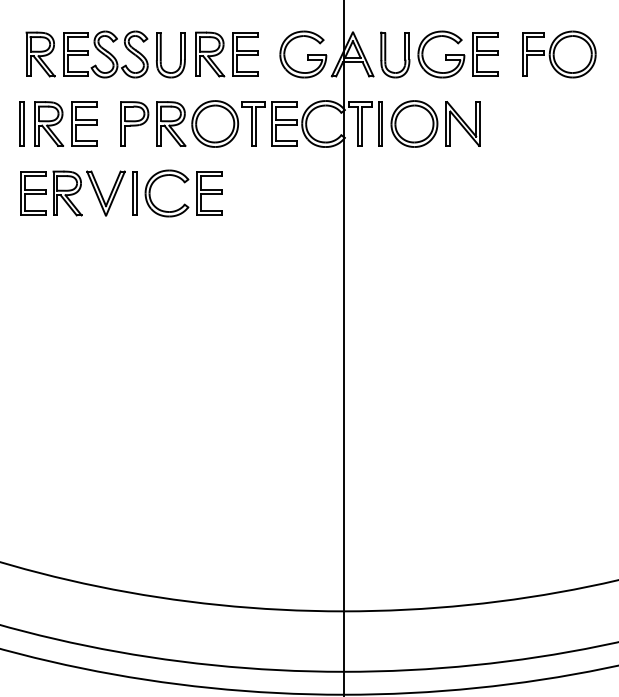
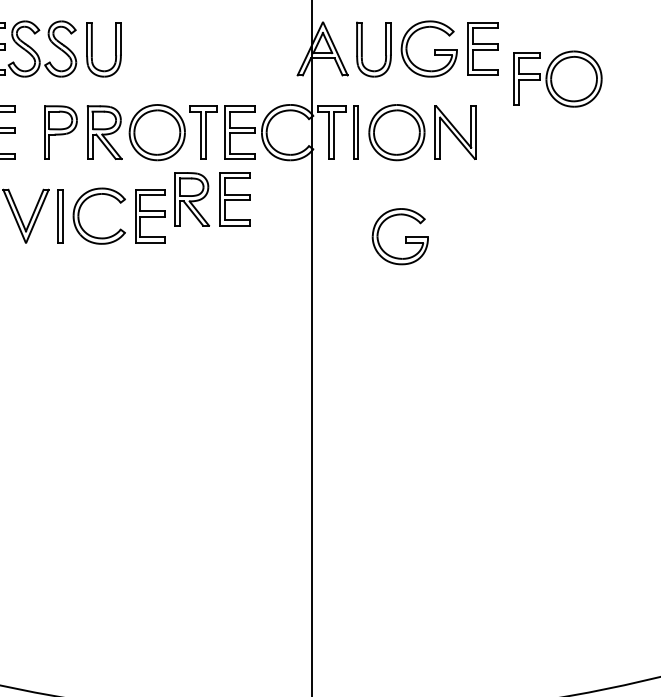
part: (226, 54) -> (211, 199), moved
part: (303, 54) -> (400, 236), moved
part: (559, 54) -> (558, 79), moved

